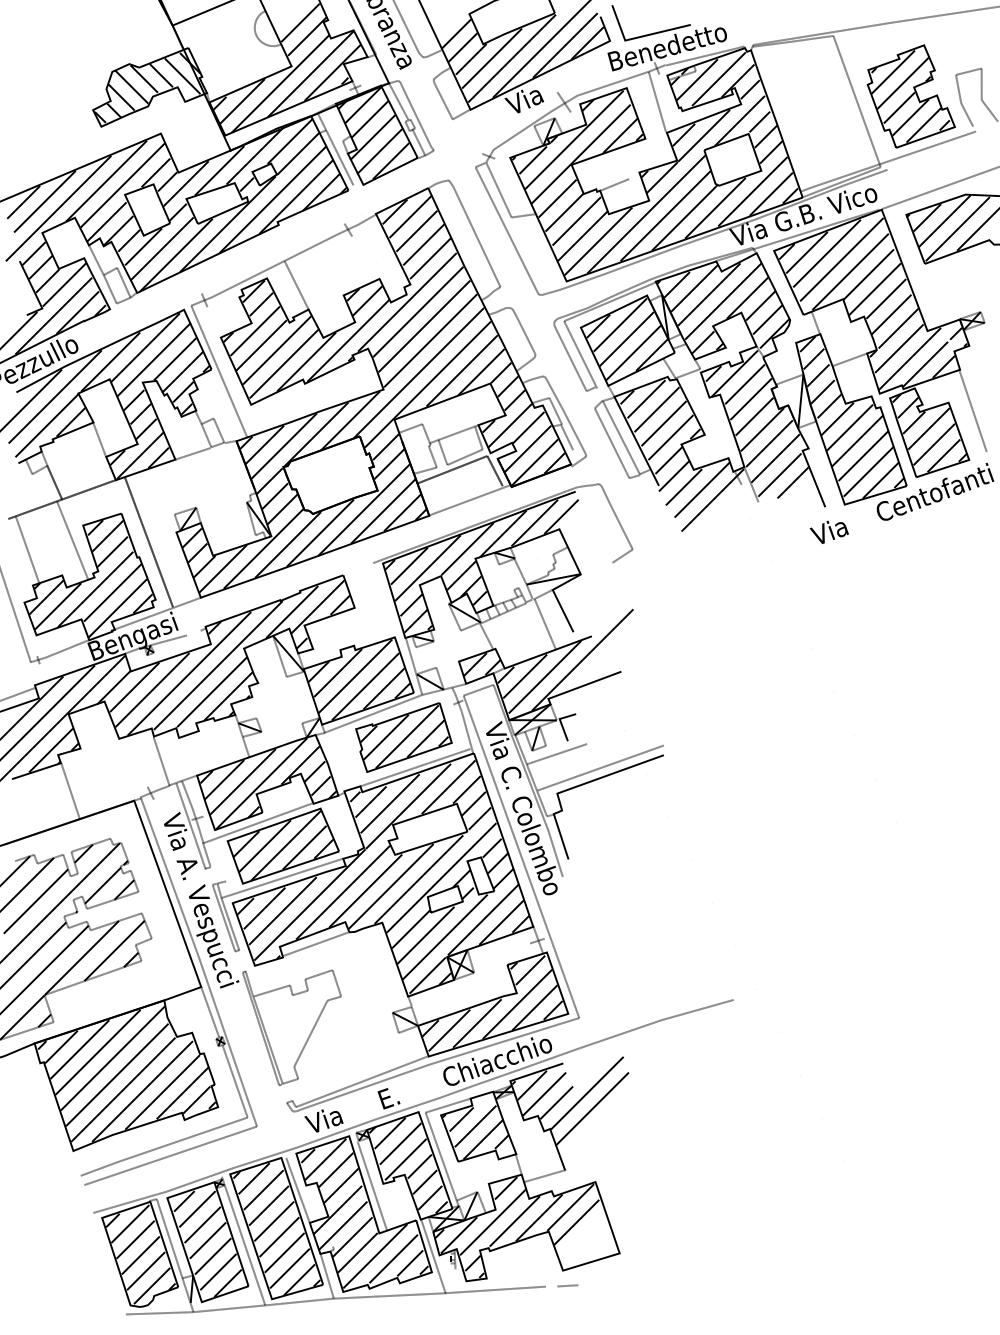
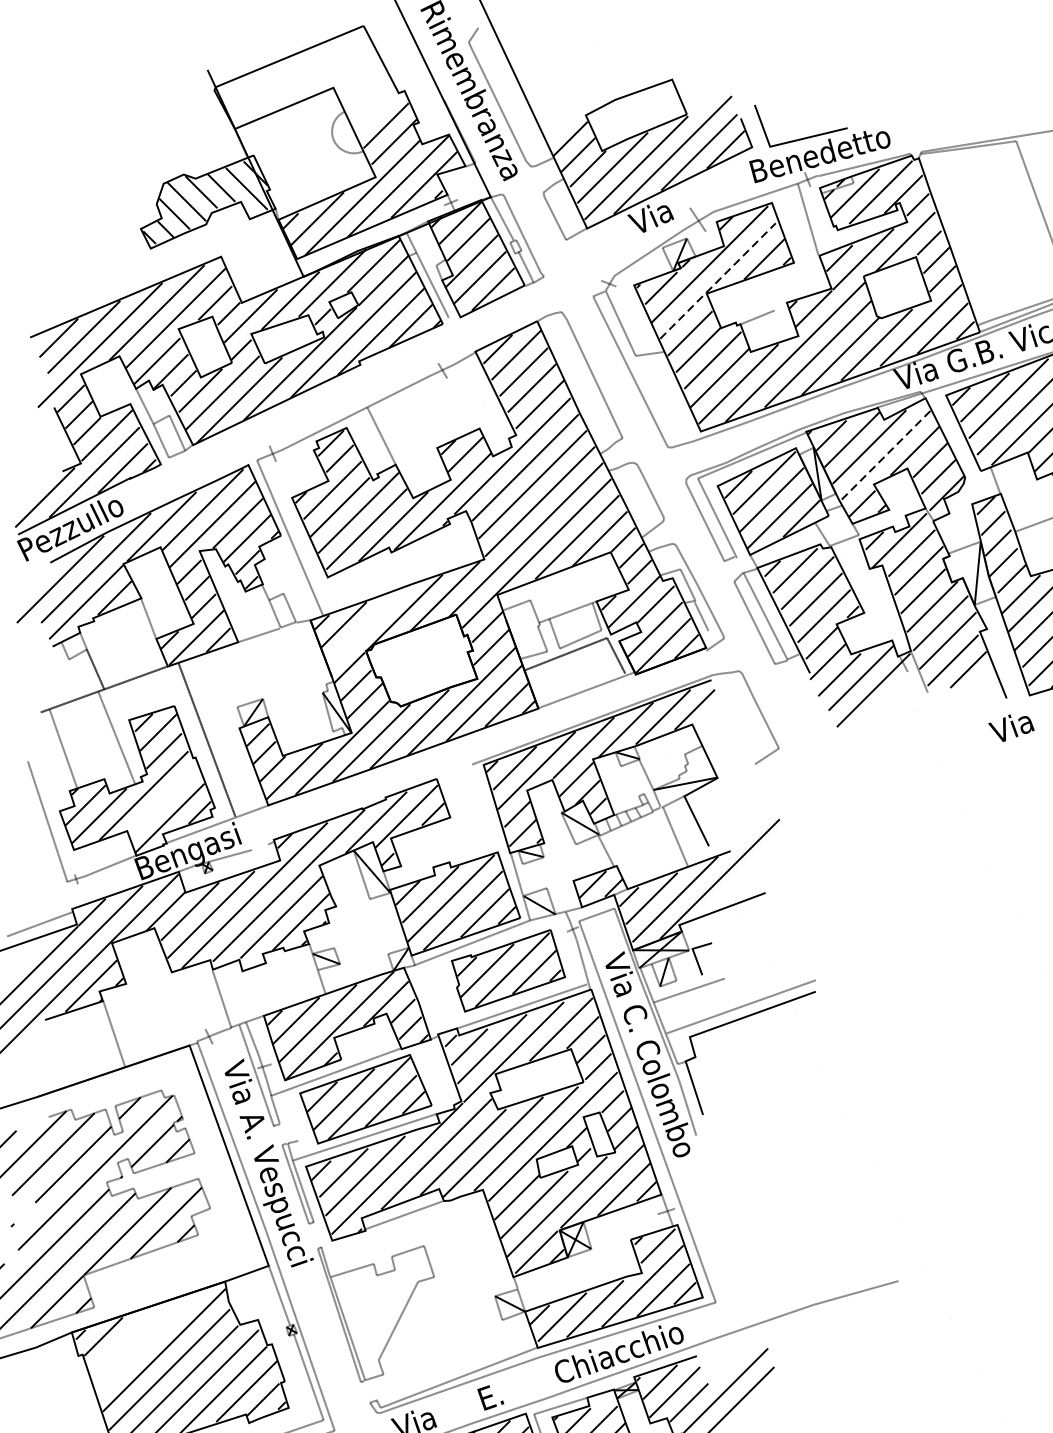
line: (581, 153) -> (718, 280), solid -> dashed
line: (722, 301) -> (885, 455), solid -> dashed
line: (283, 446) -> (366, 626), removed
line: (112, 592) -> (163, 799), removed
line: (79, 1049) -> (124, 1339), removed
line: (97, 1052) -> (146, 1343), removed

